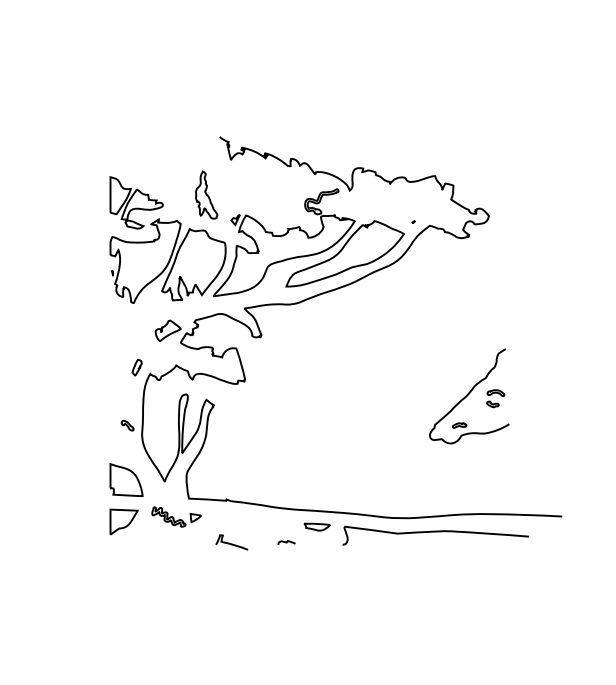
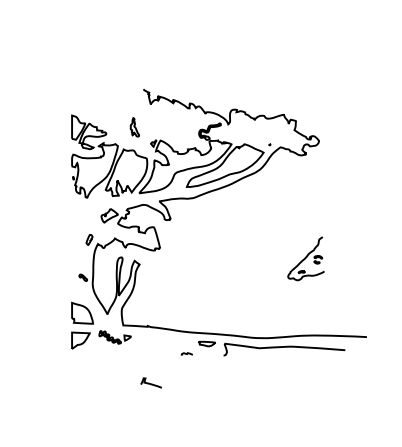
part: (206, 195) -> (134, 127), size x0.6
part: (468, 396) -> (305, 258), size x0.7
curve: (229, 541) -> (149, 382), moved

